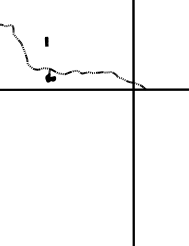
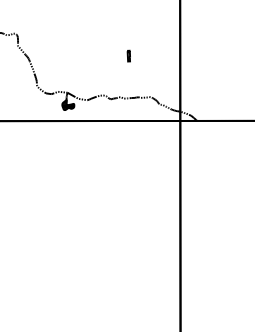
part: (46, 41) -> (128, 55), moved

